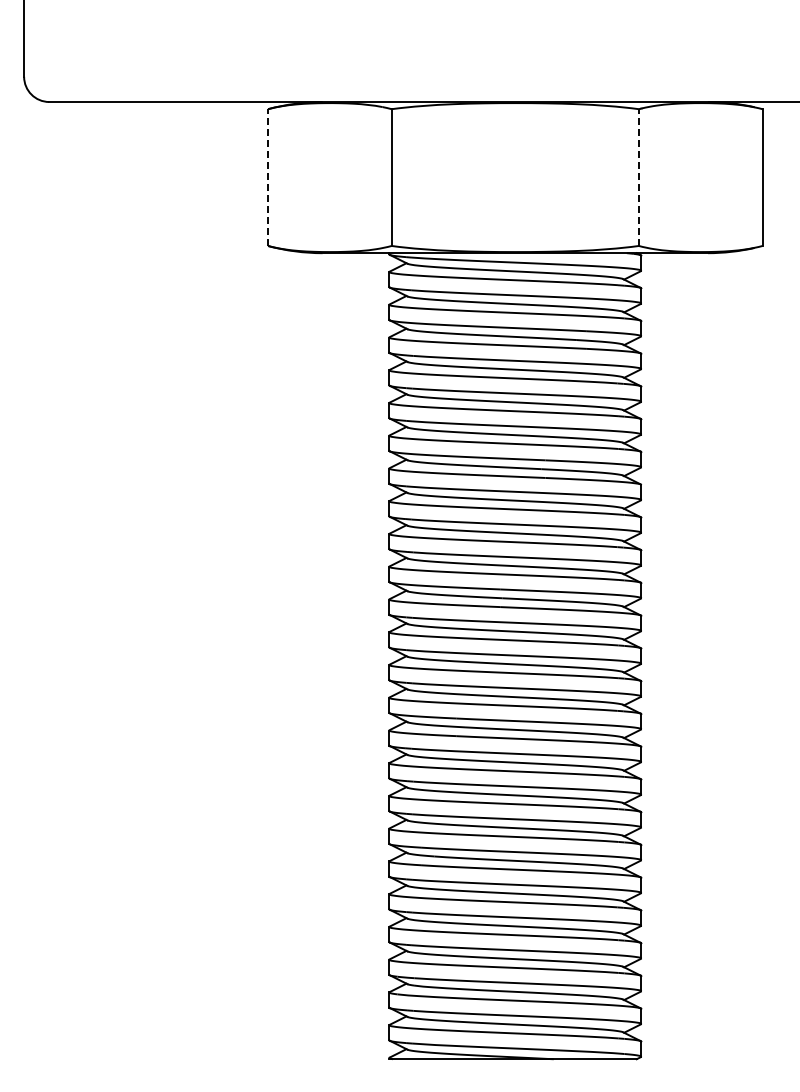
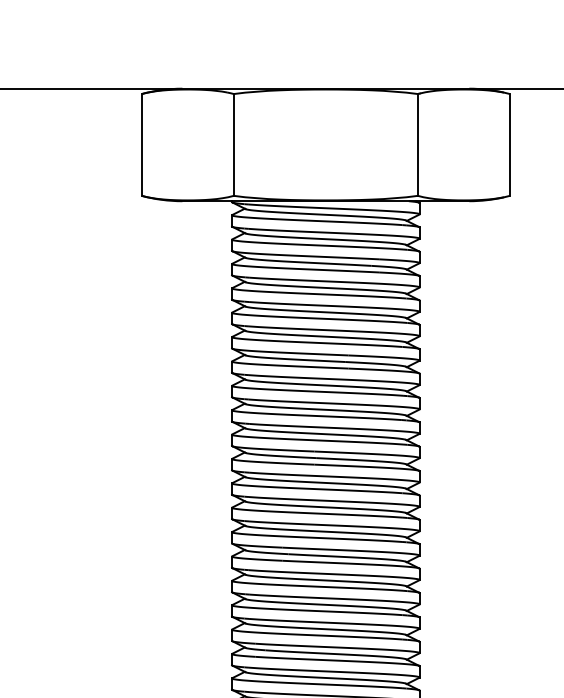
line: (268, 177) -> (142, 144), dashed -> solid
line: (638, 177) -> (417, 144), dashed -> solid

